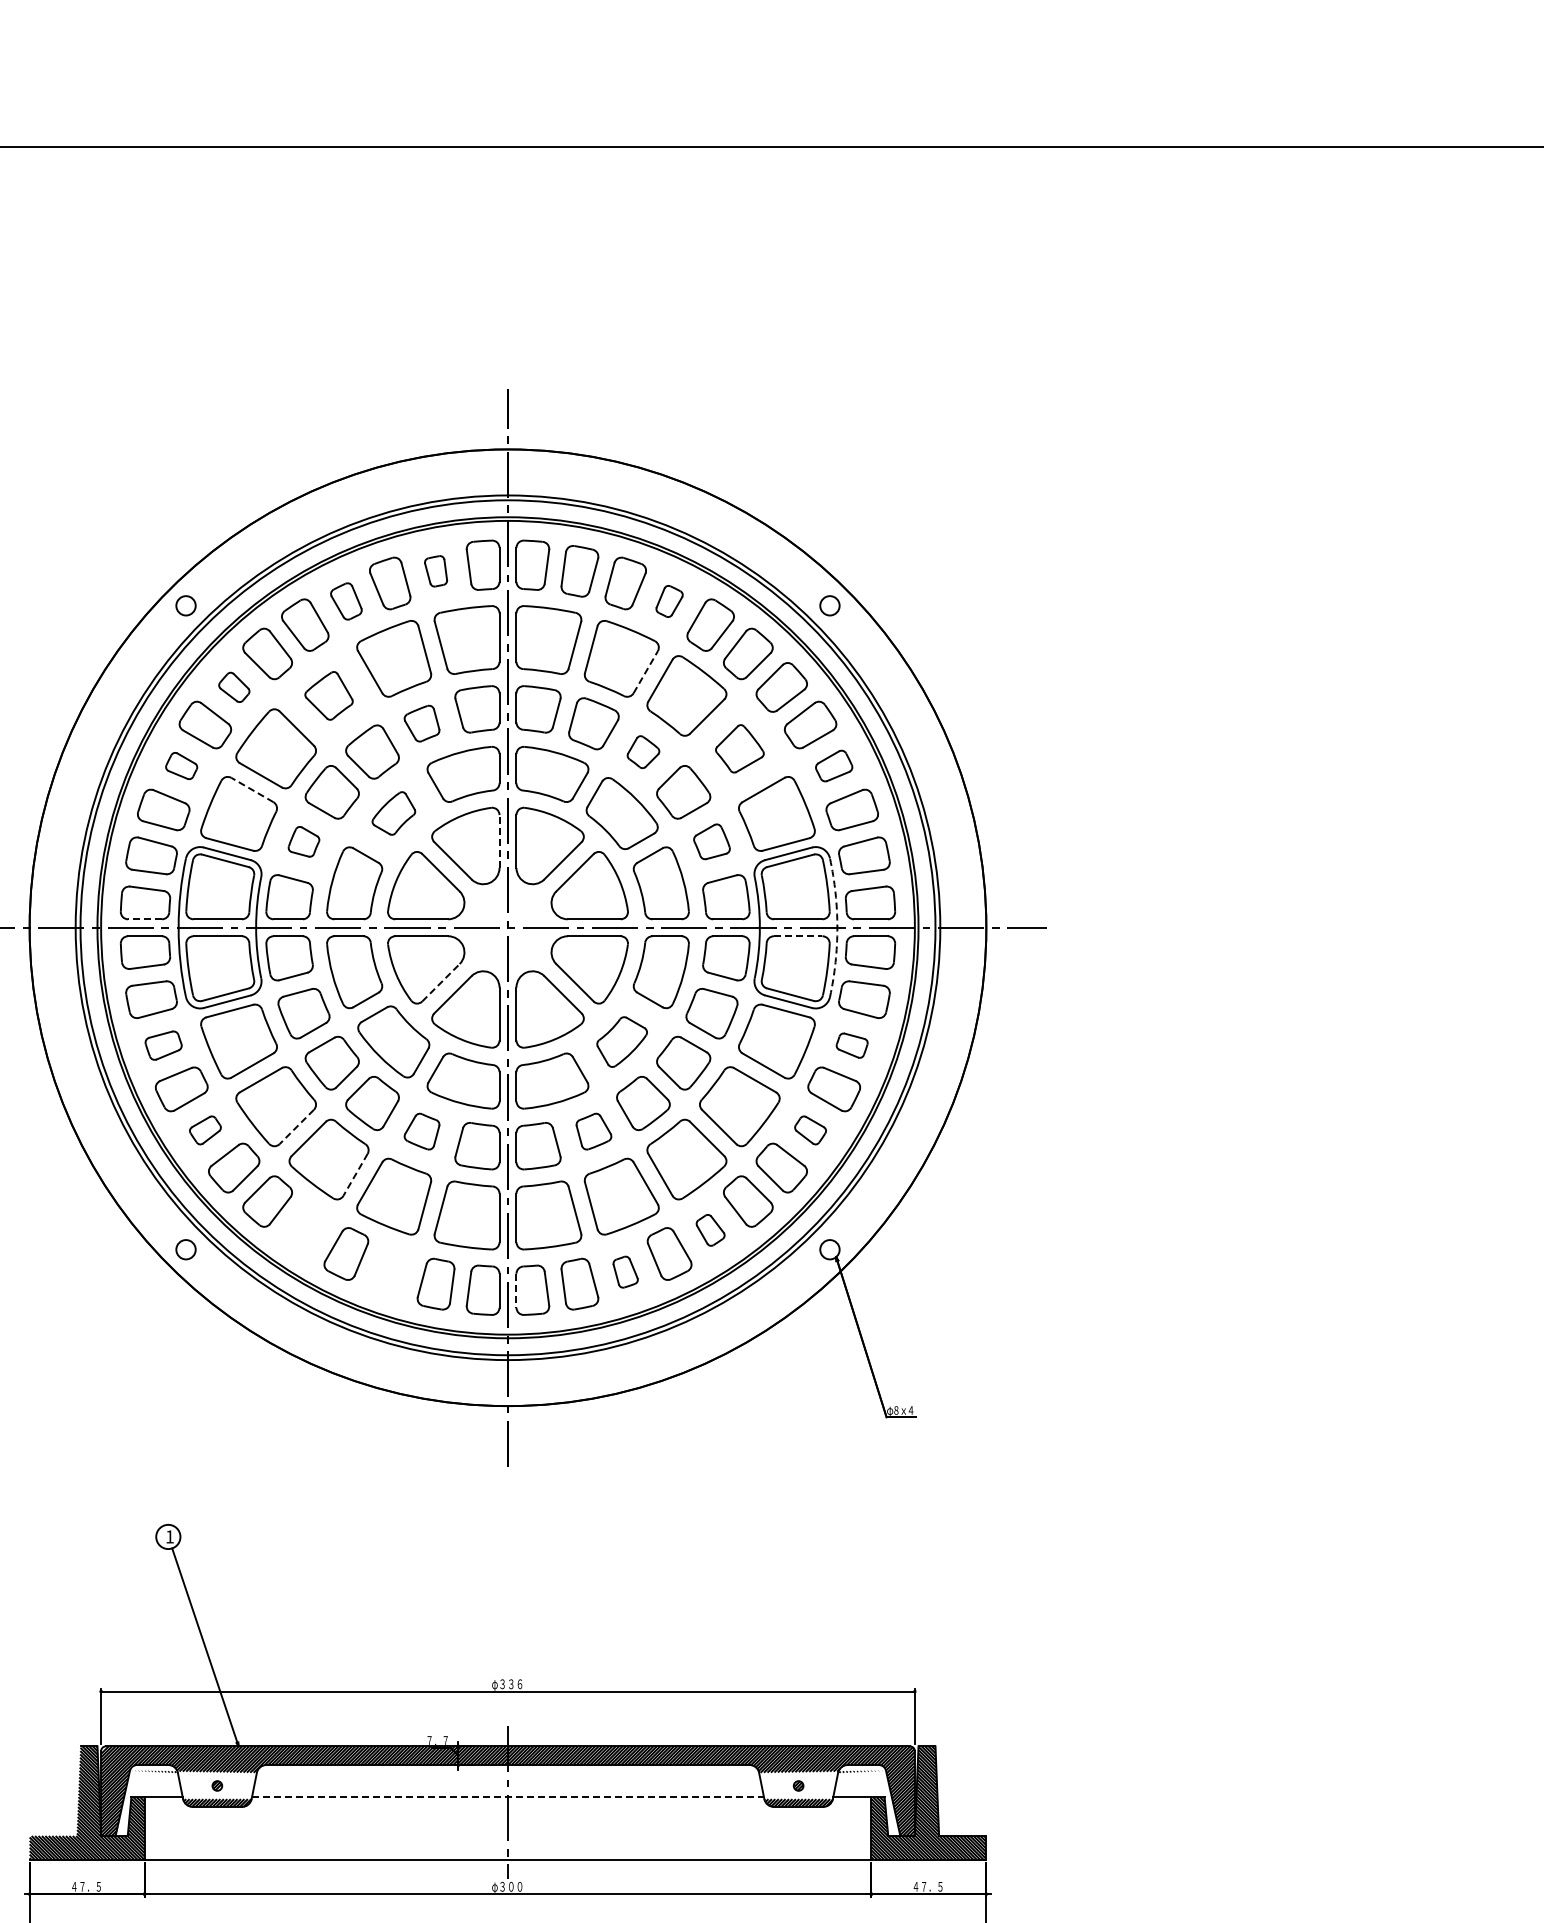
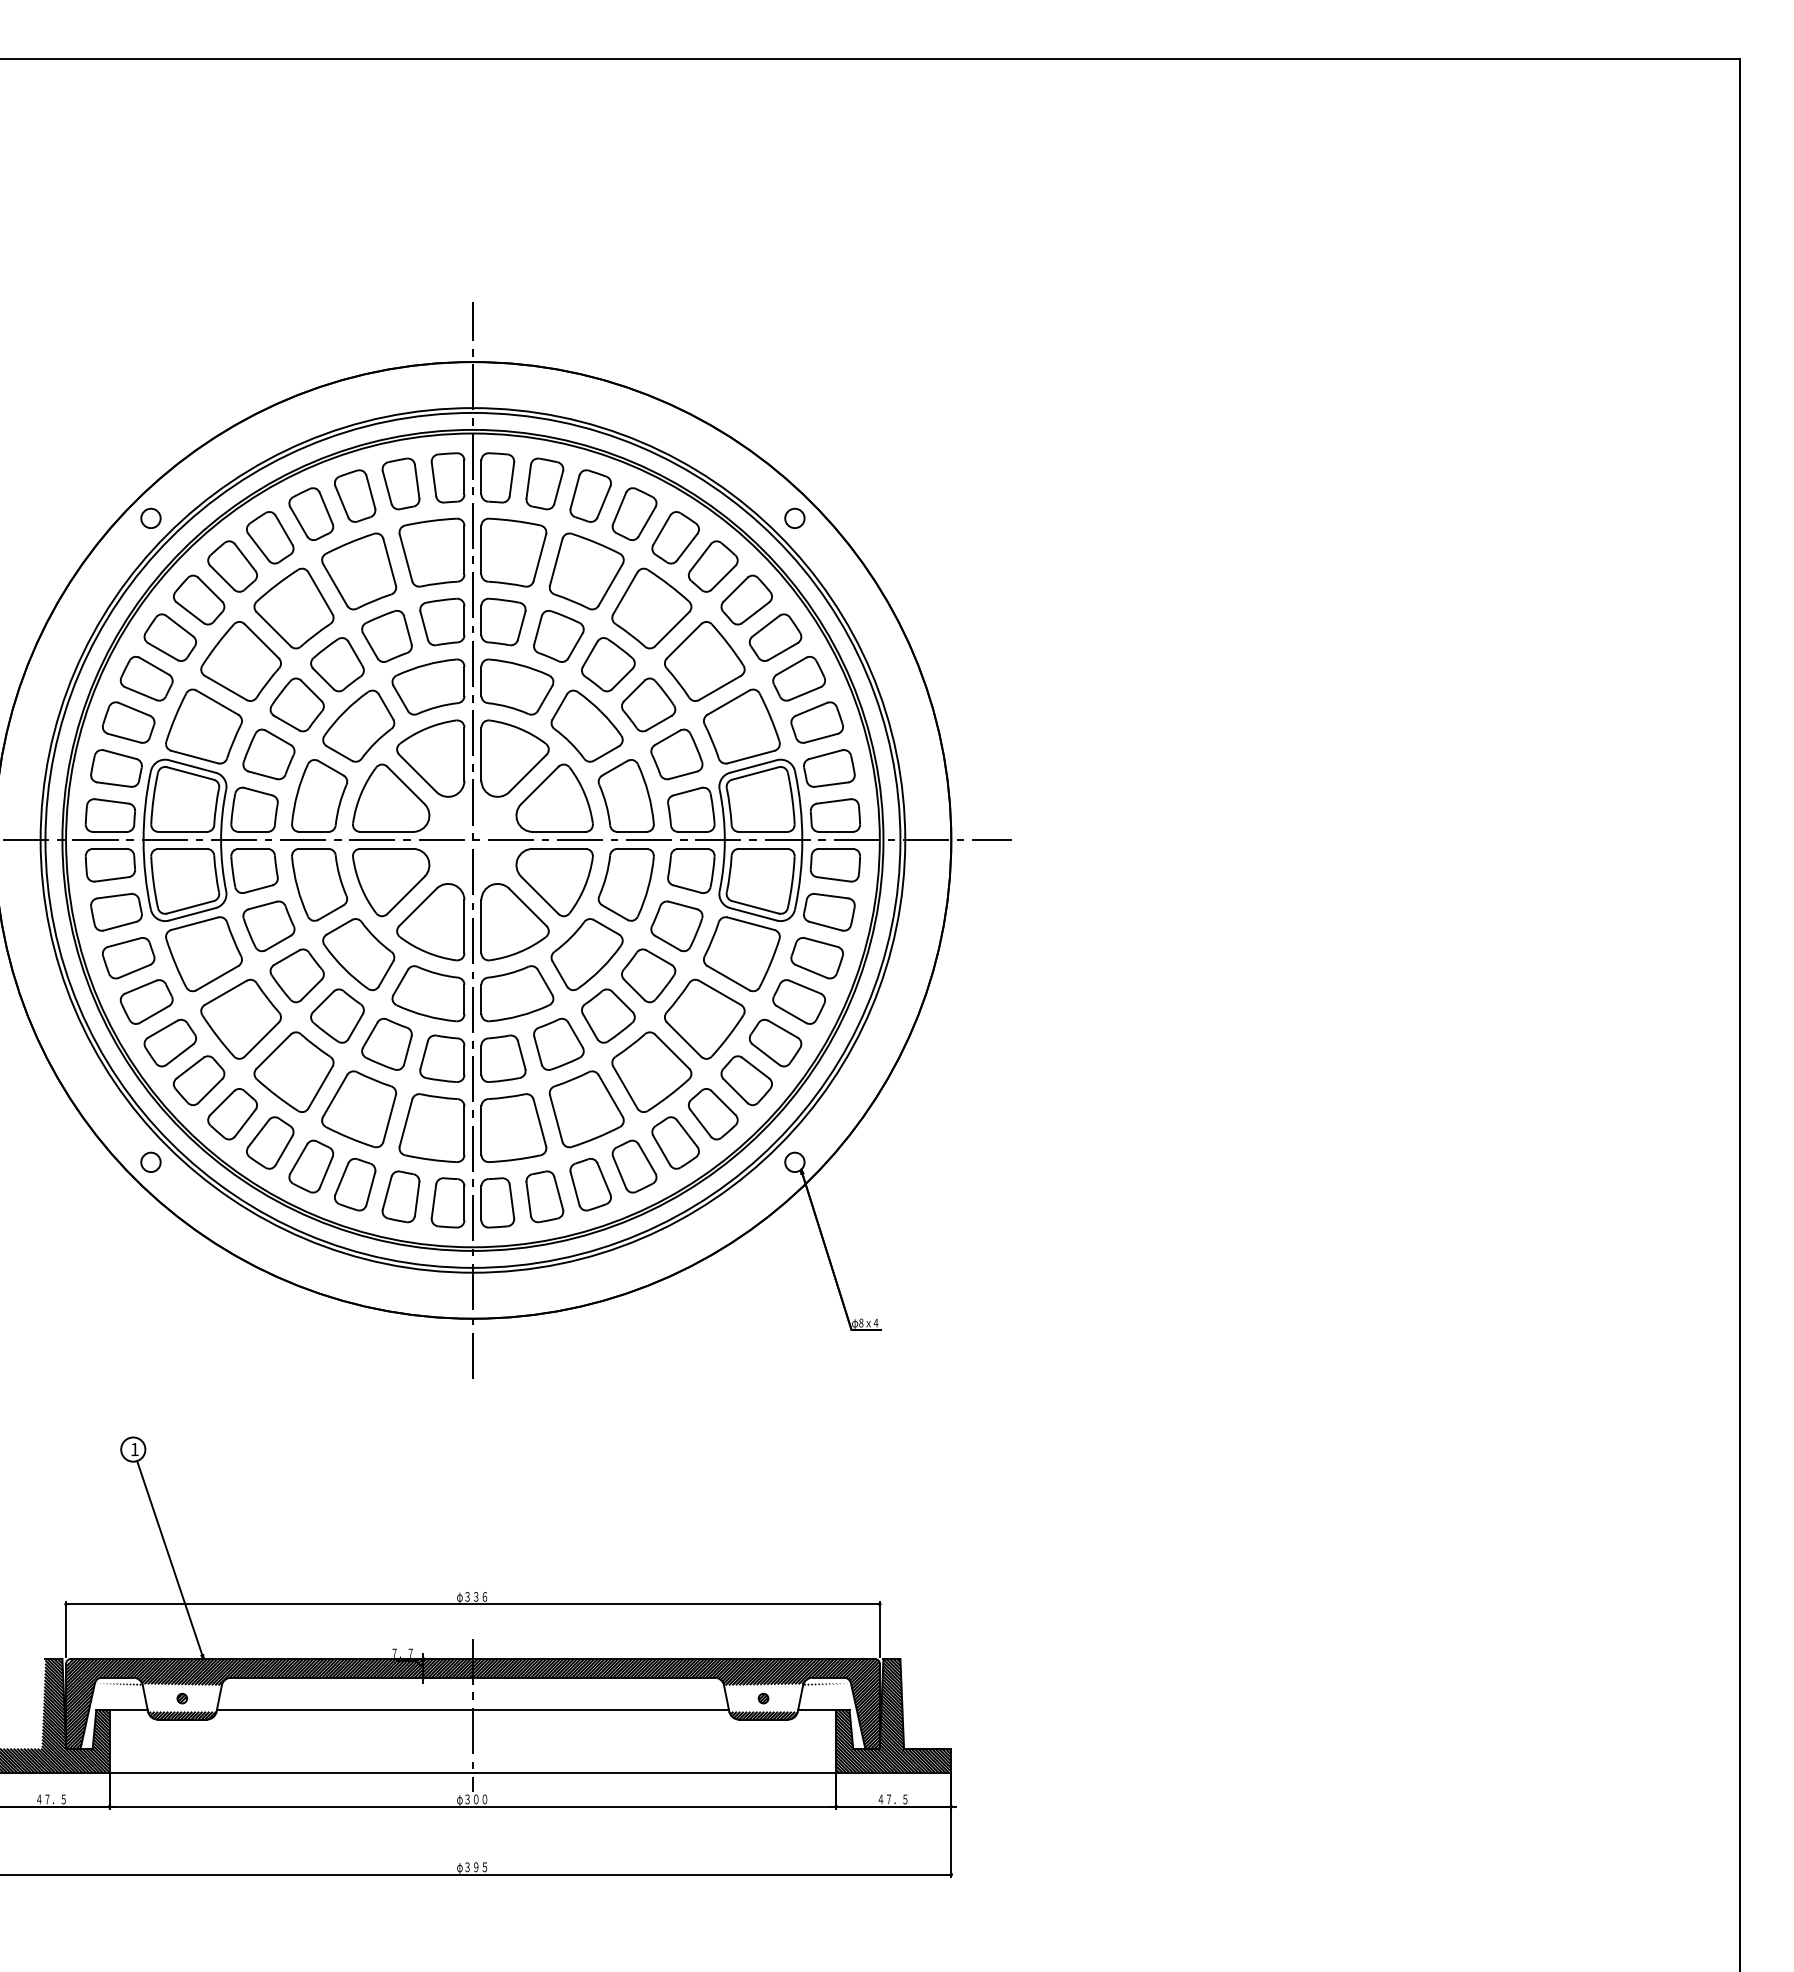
part: (435, 570) -> (400, 483), size x1.67
part: (346, 600) -> (311, 513), size x1.43
part: (669, 600) -> (634, 513), size x1.67
line: (645, 671) -> (610, 584), dashed -> solid
part: (234, 686) -> (199, 599), size x1.67
part: (328, 695) -> (293, 608), size x1.67
part: (421, 722) -> (386, 635), size x1.43
part: (739, 748) -> (704, 661), size x1.67
part: (643, 751) -> (608, 664), size x1.67
part: (181, 765) -> (146, 678), size x1.67
part: (833, 765) -> (798, 678), size x1.43
line: (251, 789) -> (216, 702), dashed -> solid
part: (393, 812) -> (358, 725), size x1.67
line: (499, 840) -> (464, 753), dashed -> solid
part: (303, 841) -> (268, 754), size x1.67
part: (711, 841) -> (676, 754), size x1.43
line: (145, 918) -> (110, 831), dashed -> solid
arc: (837, 927) -> (802, 840), dashed -> solid
line: (798, 935) -> (763, 848), dashed -> solid
line: (441, 982) -> (406, 895), dashed -> solid
part: (621, 1041) -> (586, 954), size x1.43
part: (163, 1045) -> (128, 958), size x1.43
part: (851, 1045) -> (816, 958), size x1.67
line: (296, 1126) -> (261, 1039), dashed -> solid
part: (205, 1129) -> (170, 1042), size x1.67
part: (810, 1129) -> (775, 1042), size x1.67
part: (421, 1130) -> (386, 1043), size x1.43
part: (593, 1130) -> (558, 1043), size x1.43
line: (355, 1174) -> (320, 1087), dashed -> solid
part: (305, 1229) -> (270, 1142), added
part: (710, 1229) -> (675, 1142), size x1.67
part: (390, 1271) -> (355, 1184), added
part: (625, 1271) -> (590, 1184), size x1.67
line: (516, 1290) -> (481, 1203), dashed -> solid
line: (507, 1796) -> (472, 1709), dashed -> solid

